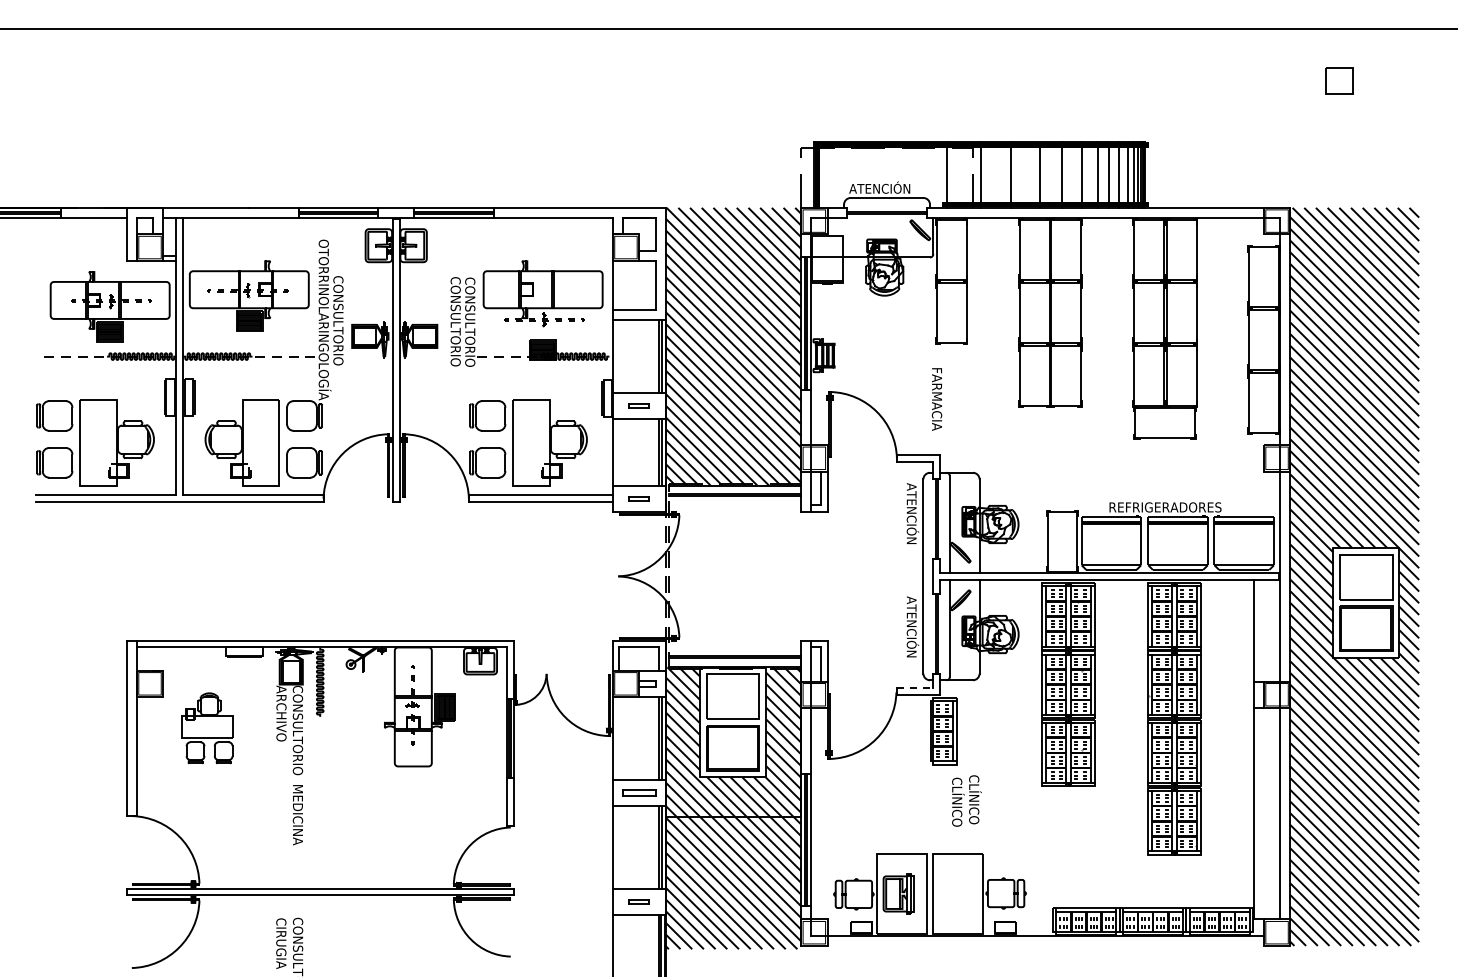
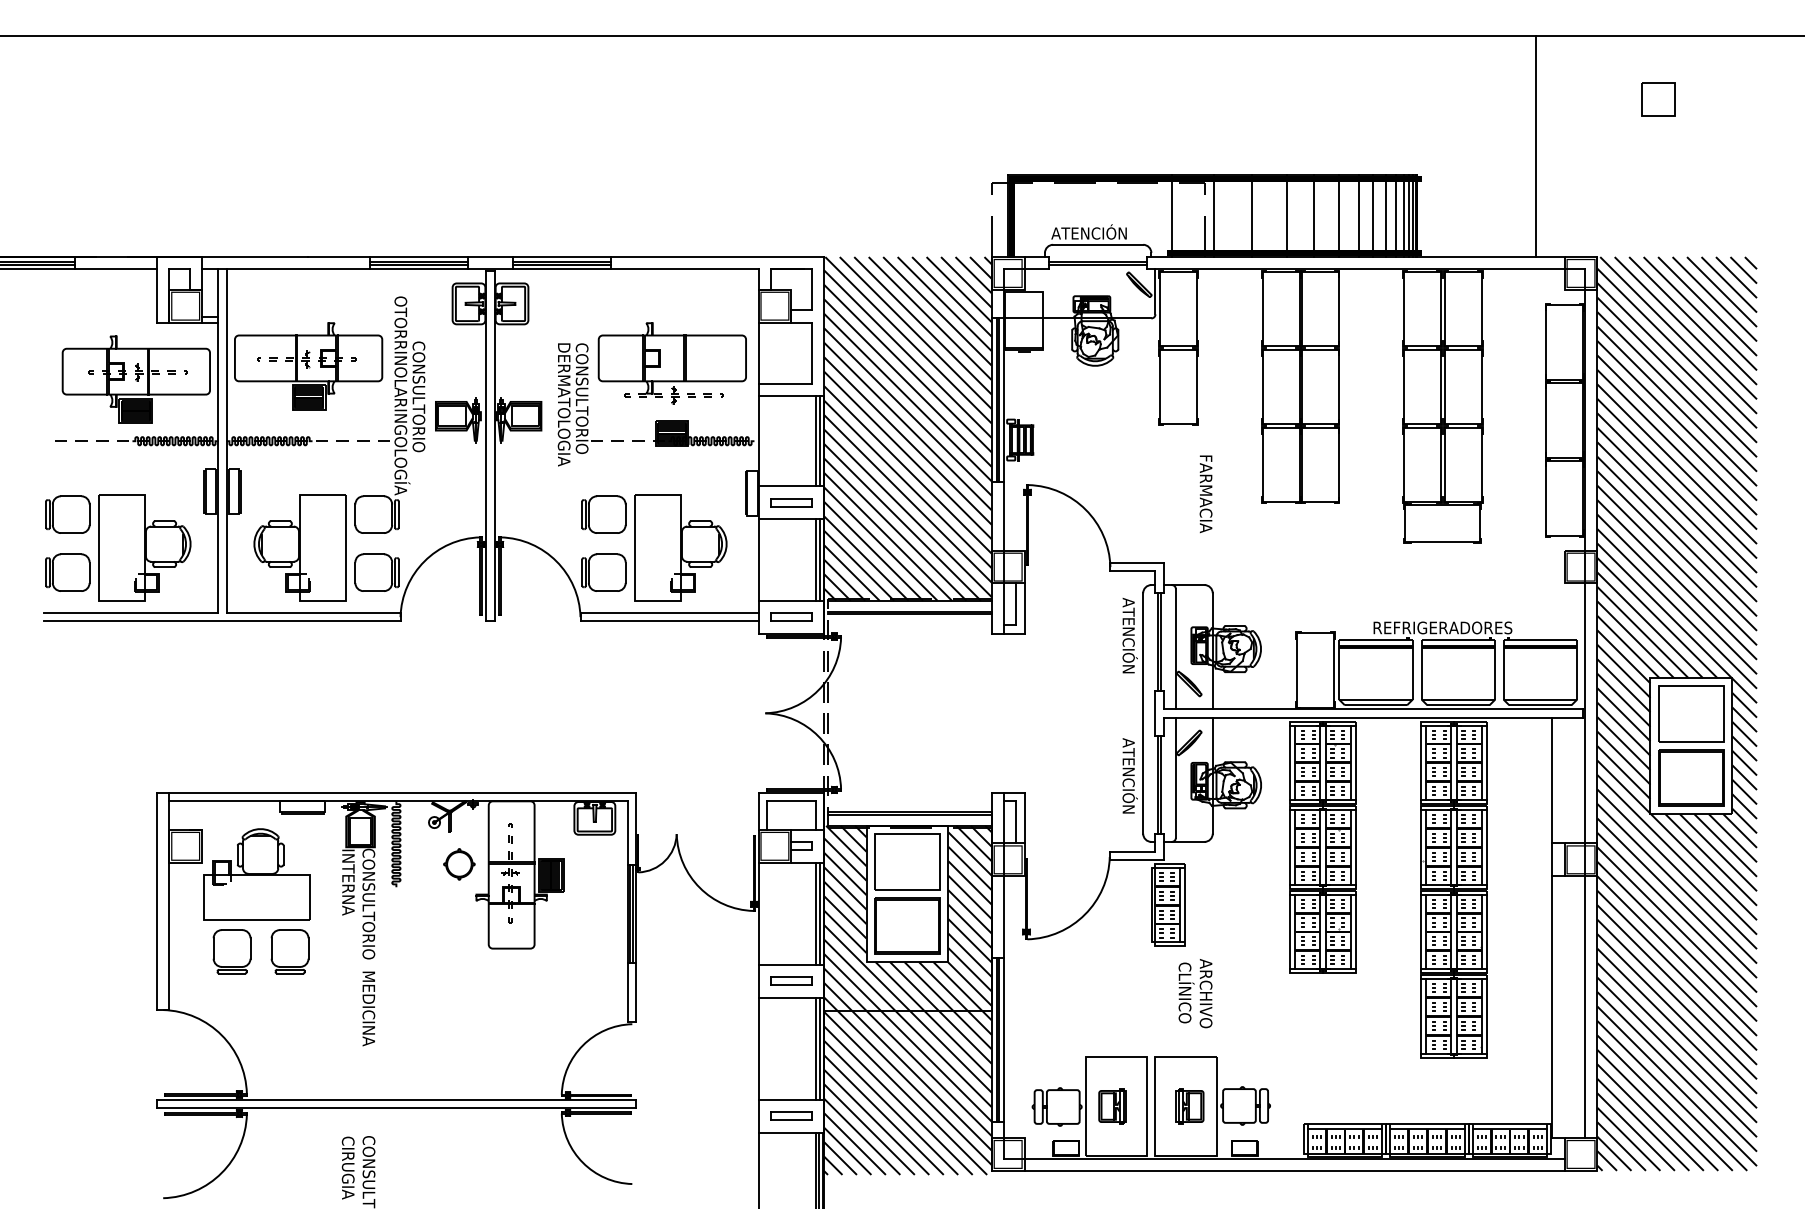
line: (1241, 118) -> (1536, 146), added
text: (455, 326) -> (563, 404), CONSULTORIO -> DERMATOLOGIA
text: (936, 399) -> (1205, 494), moved
part: (639, 406) -> (791, 502), size x1.67
part: (639, 498) -> (791, 616), size x1.67
line: (914, 688) -> (1132, 851), dashed -> solid
part: (371, 698) -> (459, 864), added
text: (281, 713) -> (348, 882), ARCHIVO -> INTERNA
part: (207, 728) -> (256, 901), size x1.67
text: (975, 802) -> (1207, 993), CLÍNICO -> ARCHIVO
part: (898, 893) -> (1112, 1106), size x0.71
part: (960, 893) -> (1189, 1106), added
part: (639, 901) -> (791, 1115), size x1.67
line: (1045, 945) -> (1294, 1170), added

